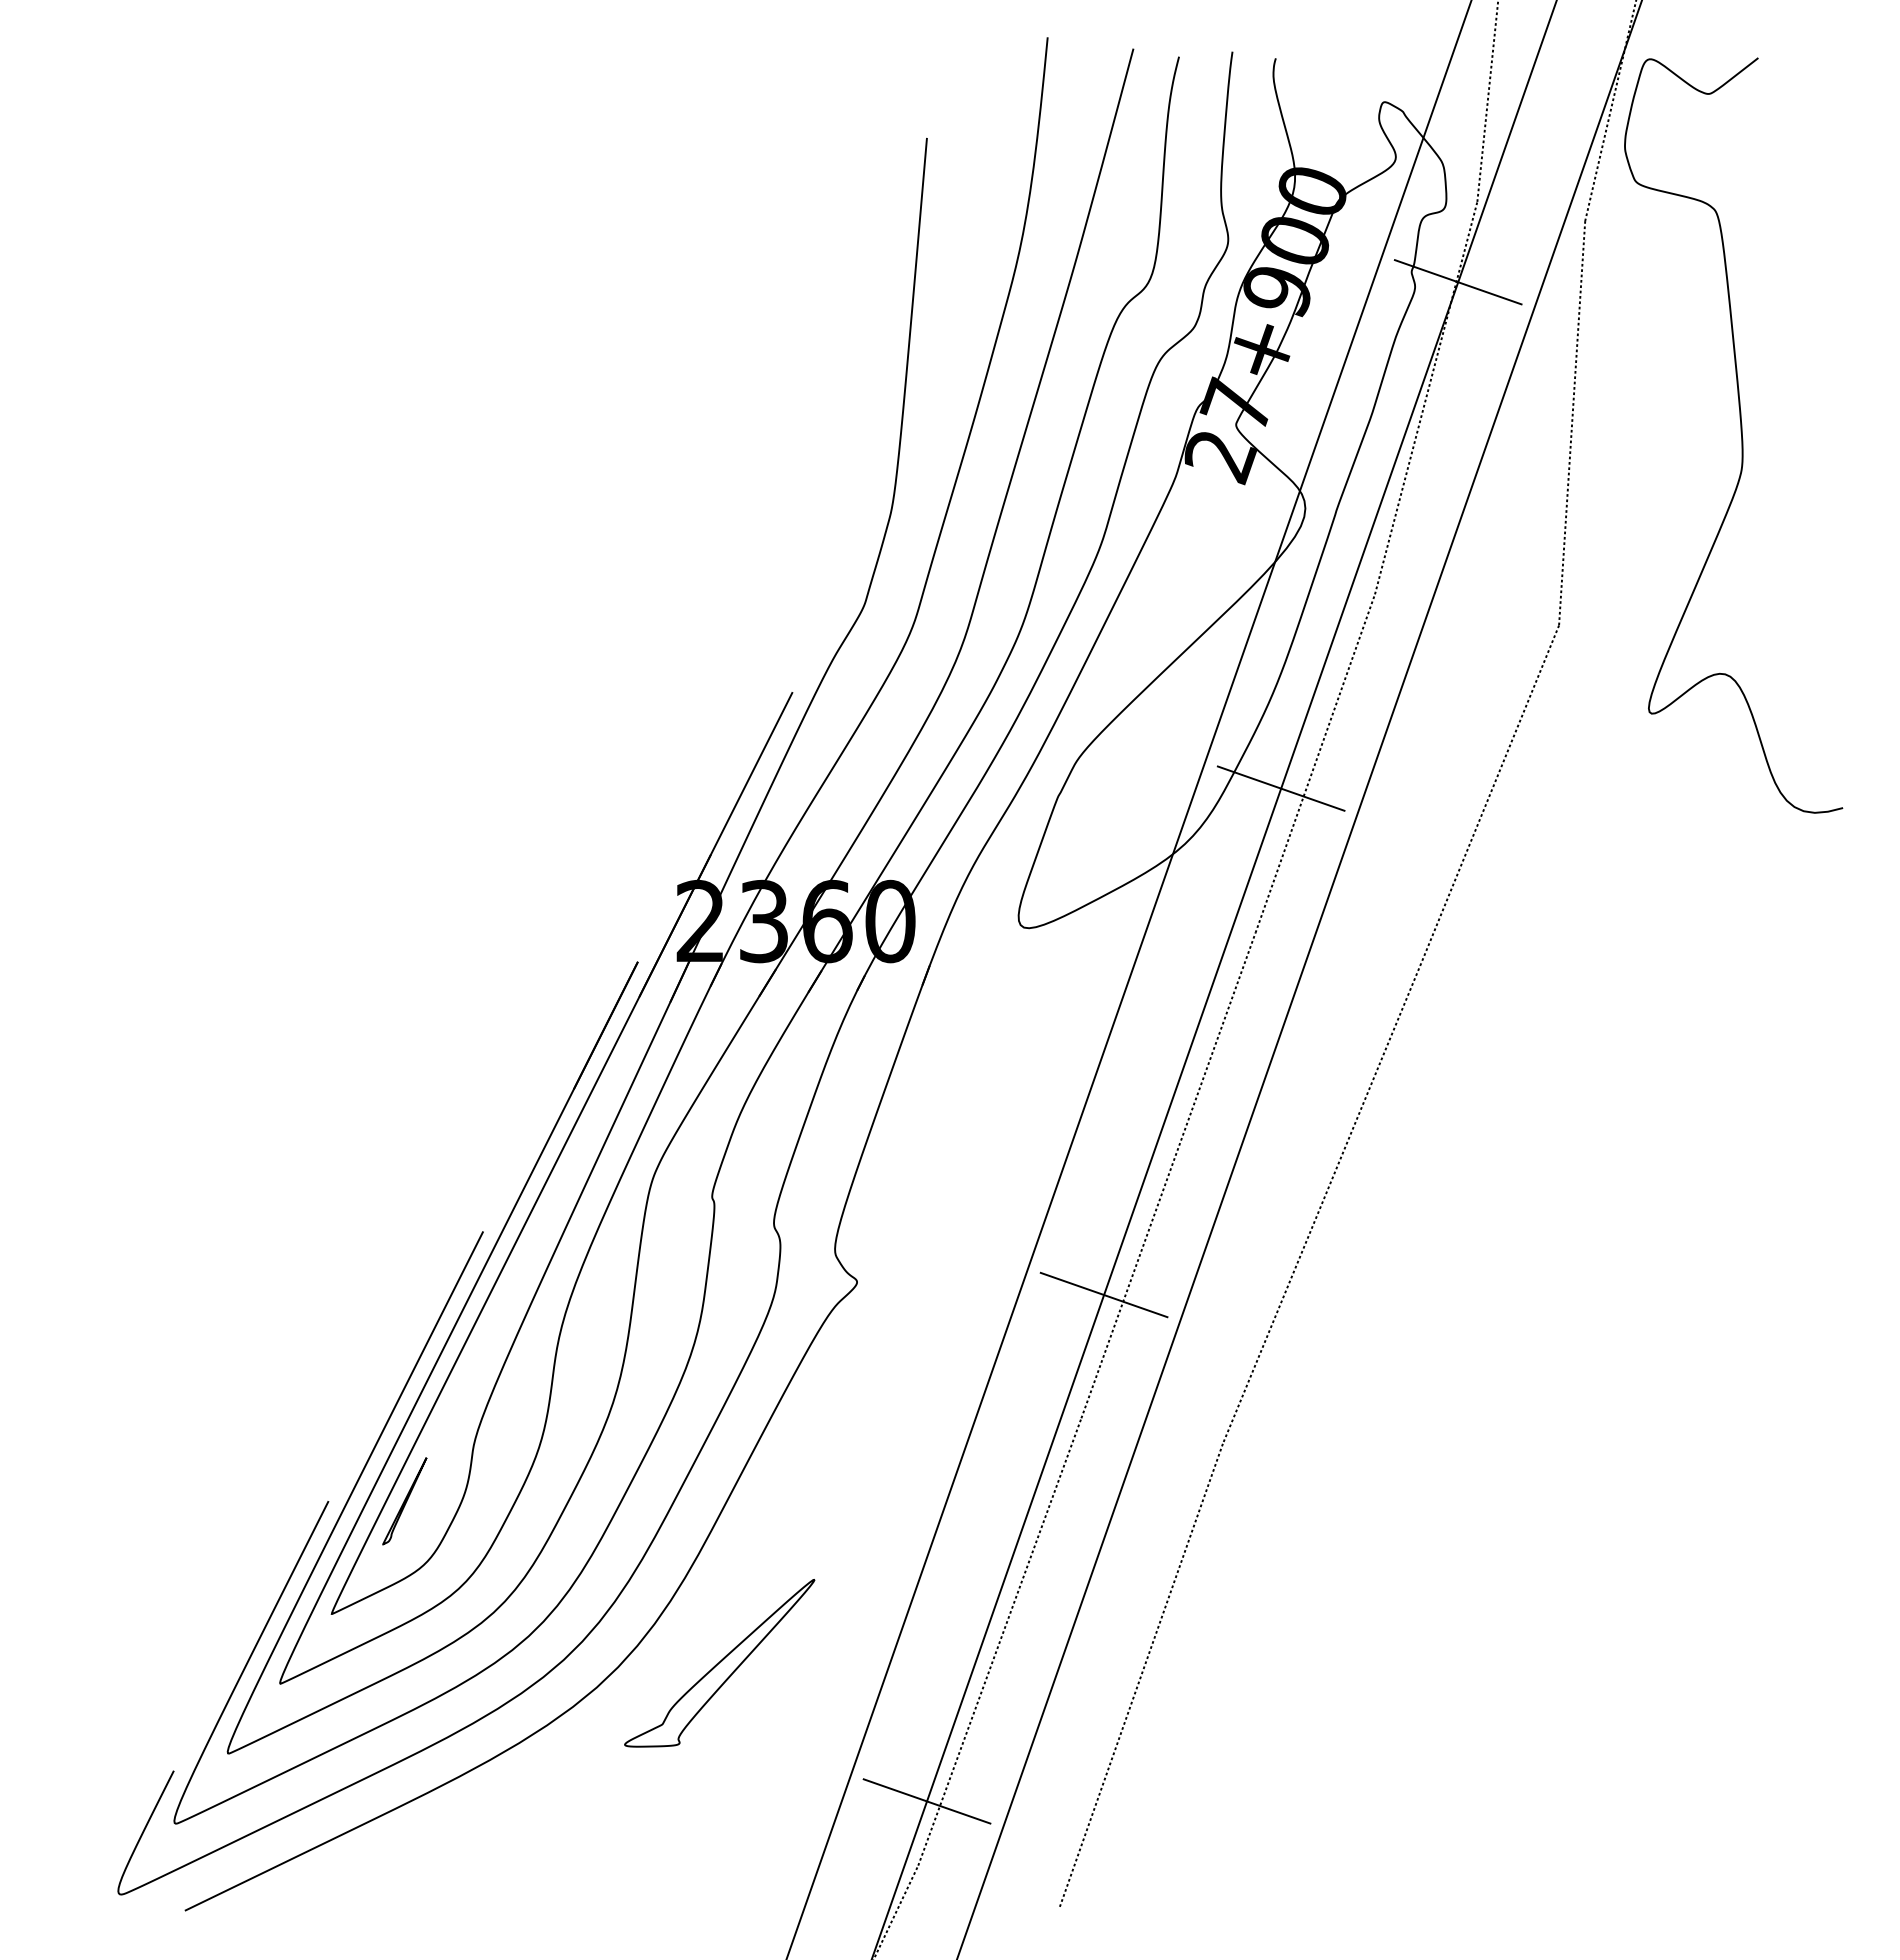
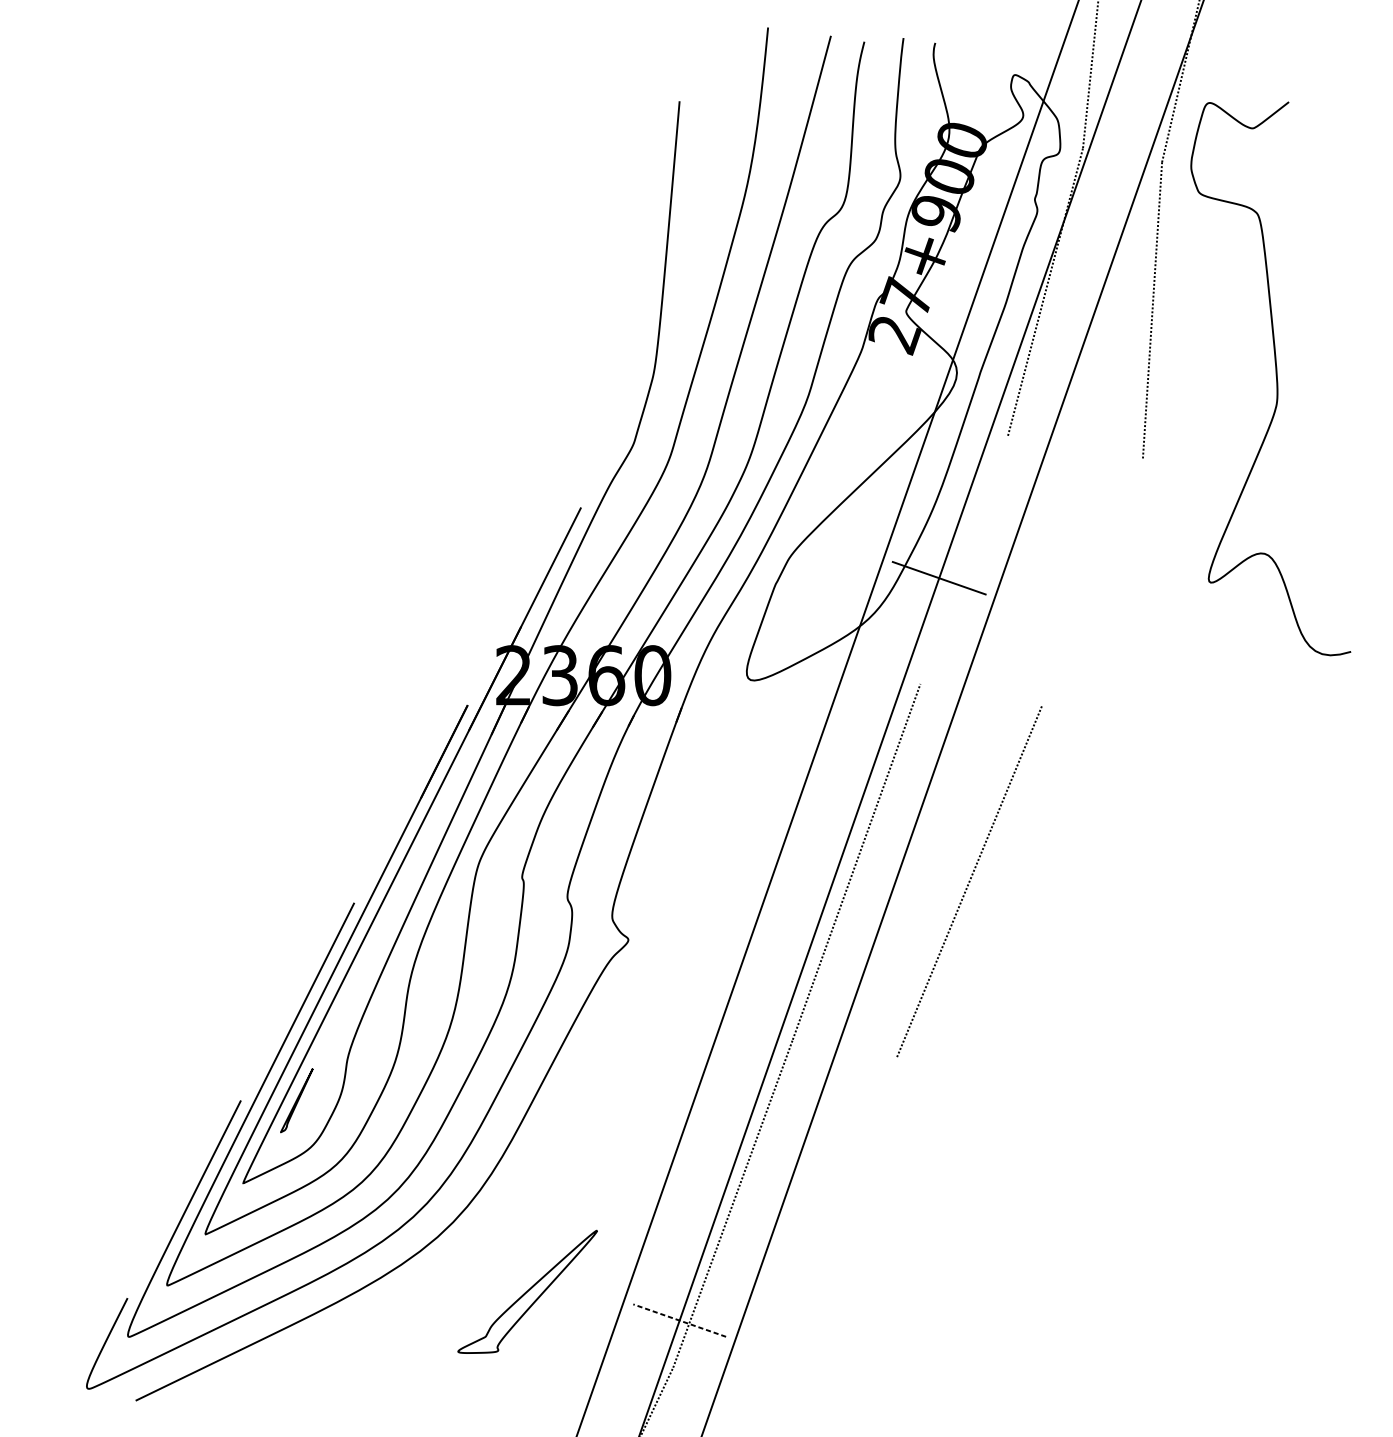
line: (1457, 282) -> (1068, 207), removed
curve: (1740, 432) -> (1275, 376), moved
line: (1315, 763) -> (964, 559), removed
line: (1490, 794) -> (1092, 582), removed
line: (1103, 1294) -> (809, 949), removed
part: (719, 1663) -> (527, 1292), moved
line: (1140, 1675) -> (836, 1228), removed
line: (926, 1801) -> (679, 1320), solid -> dashed

